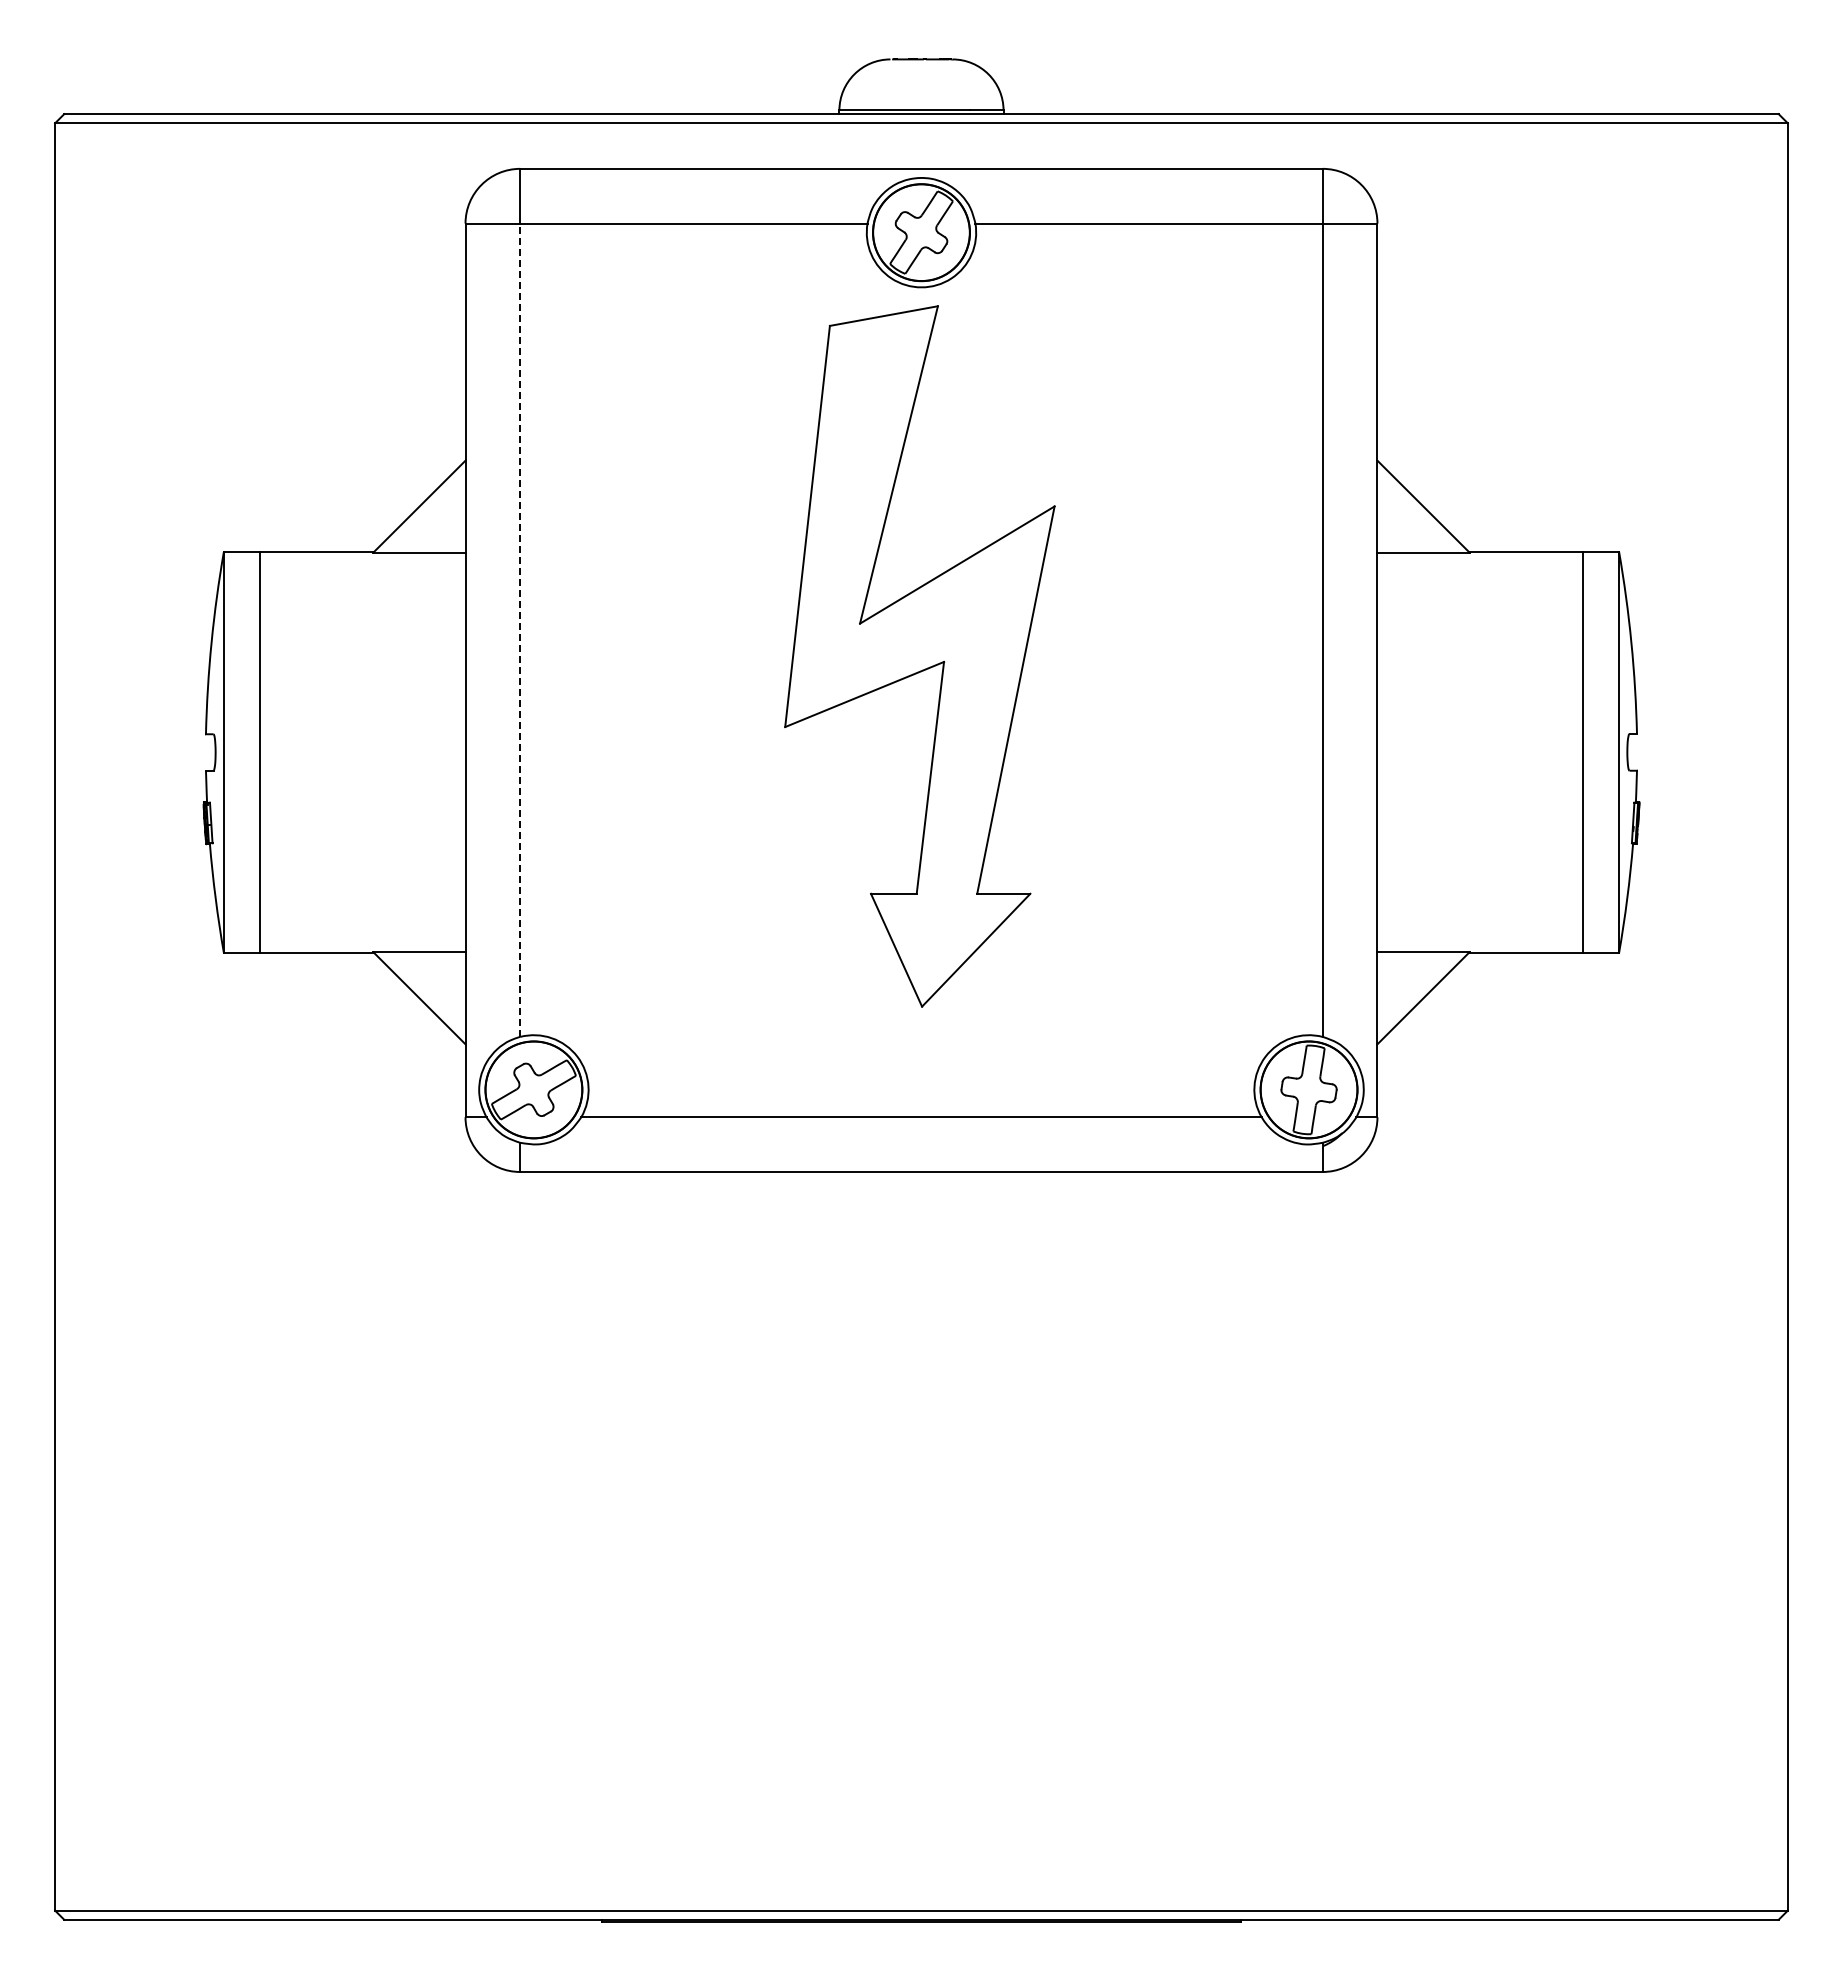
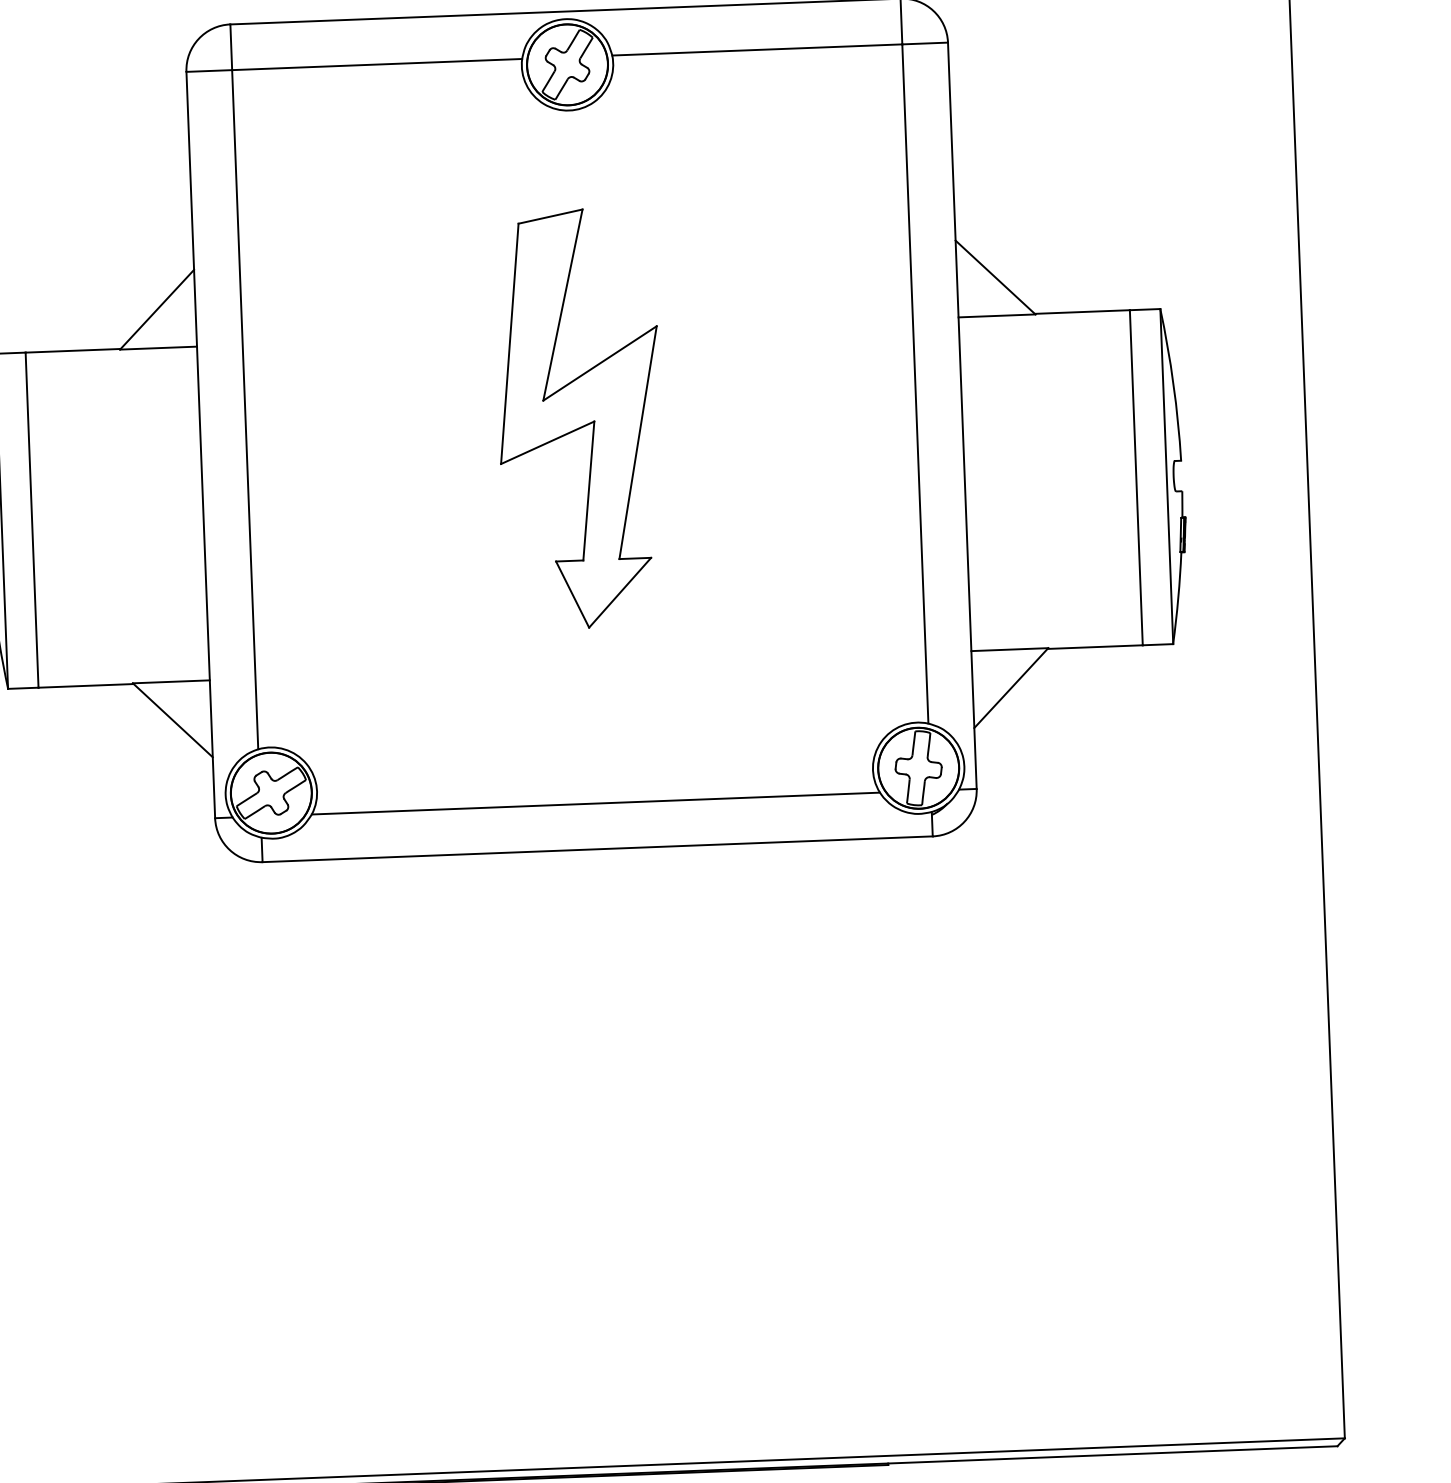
line: (520, 630) -> (245, 409), dashed -> solid
part: (919, 656) -> (579, 418), size x0.71

